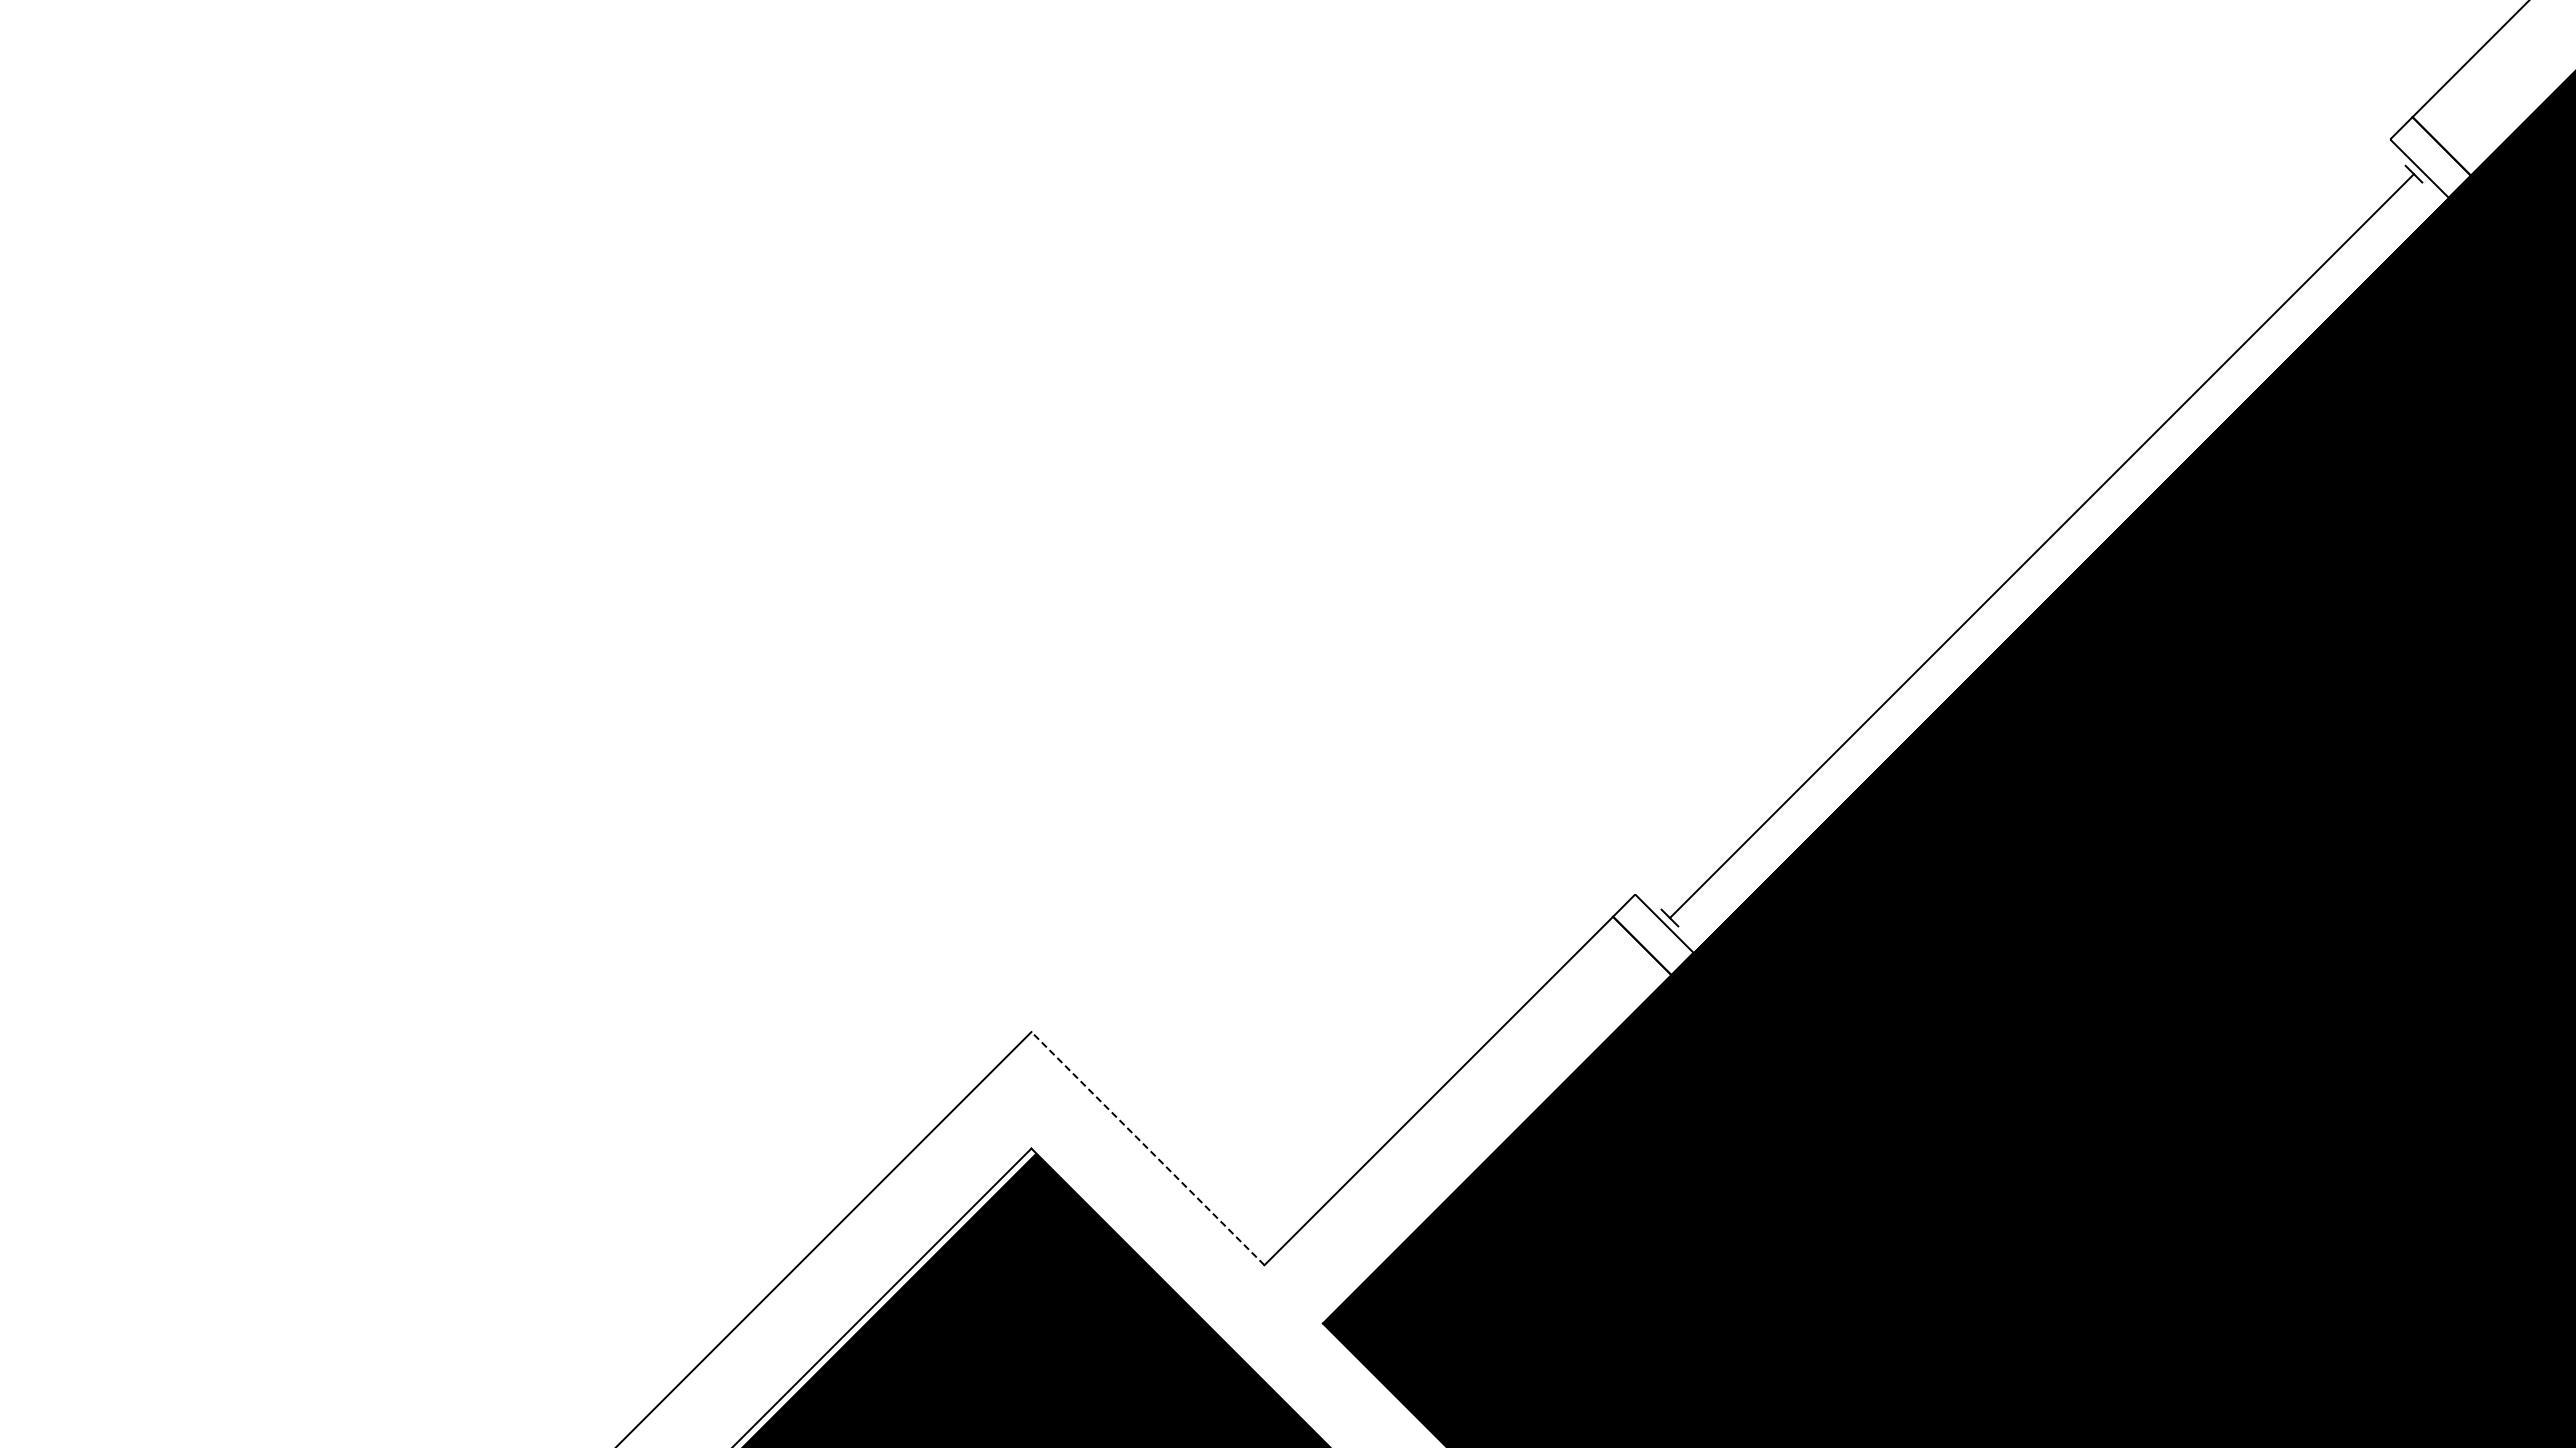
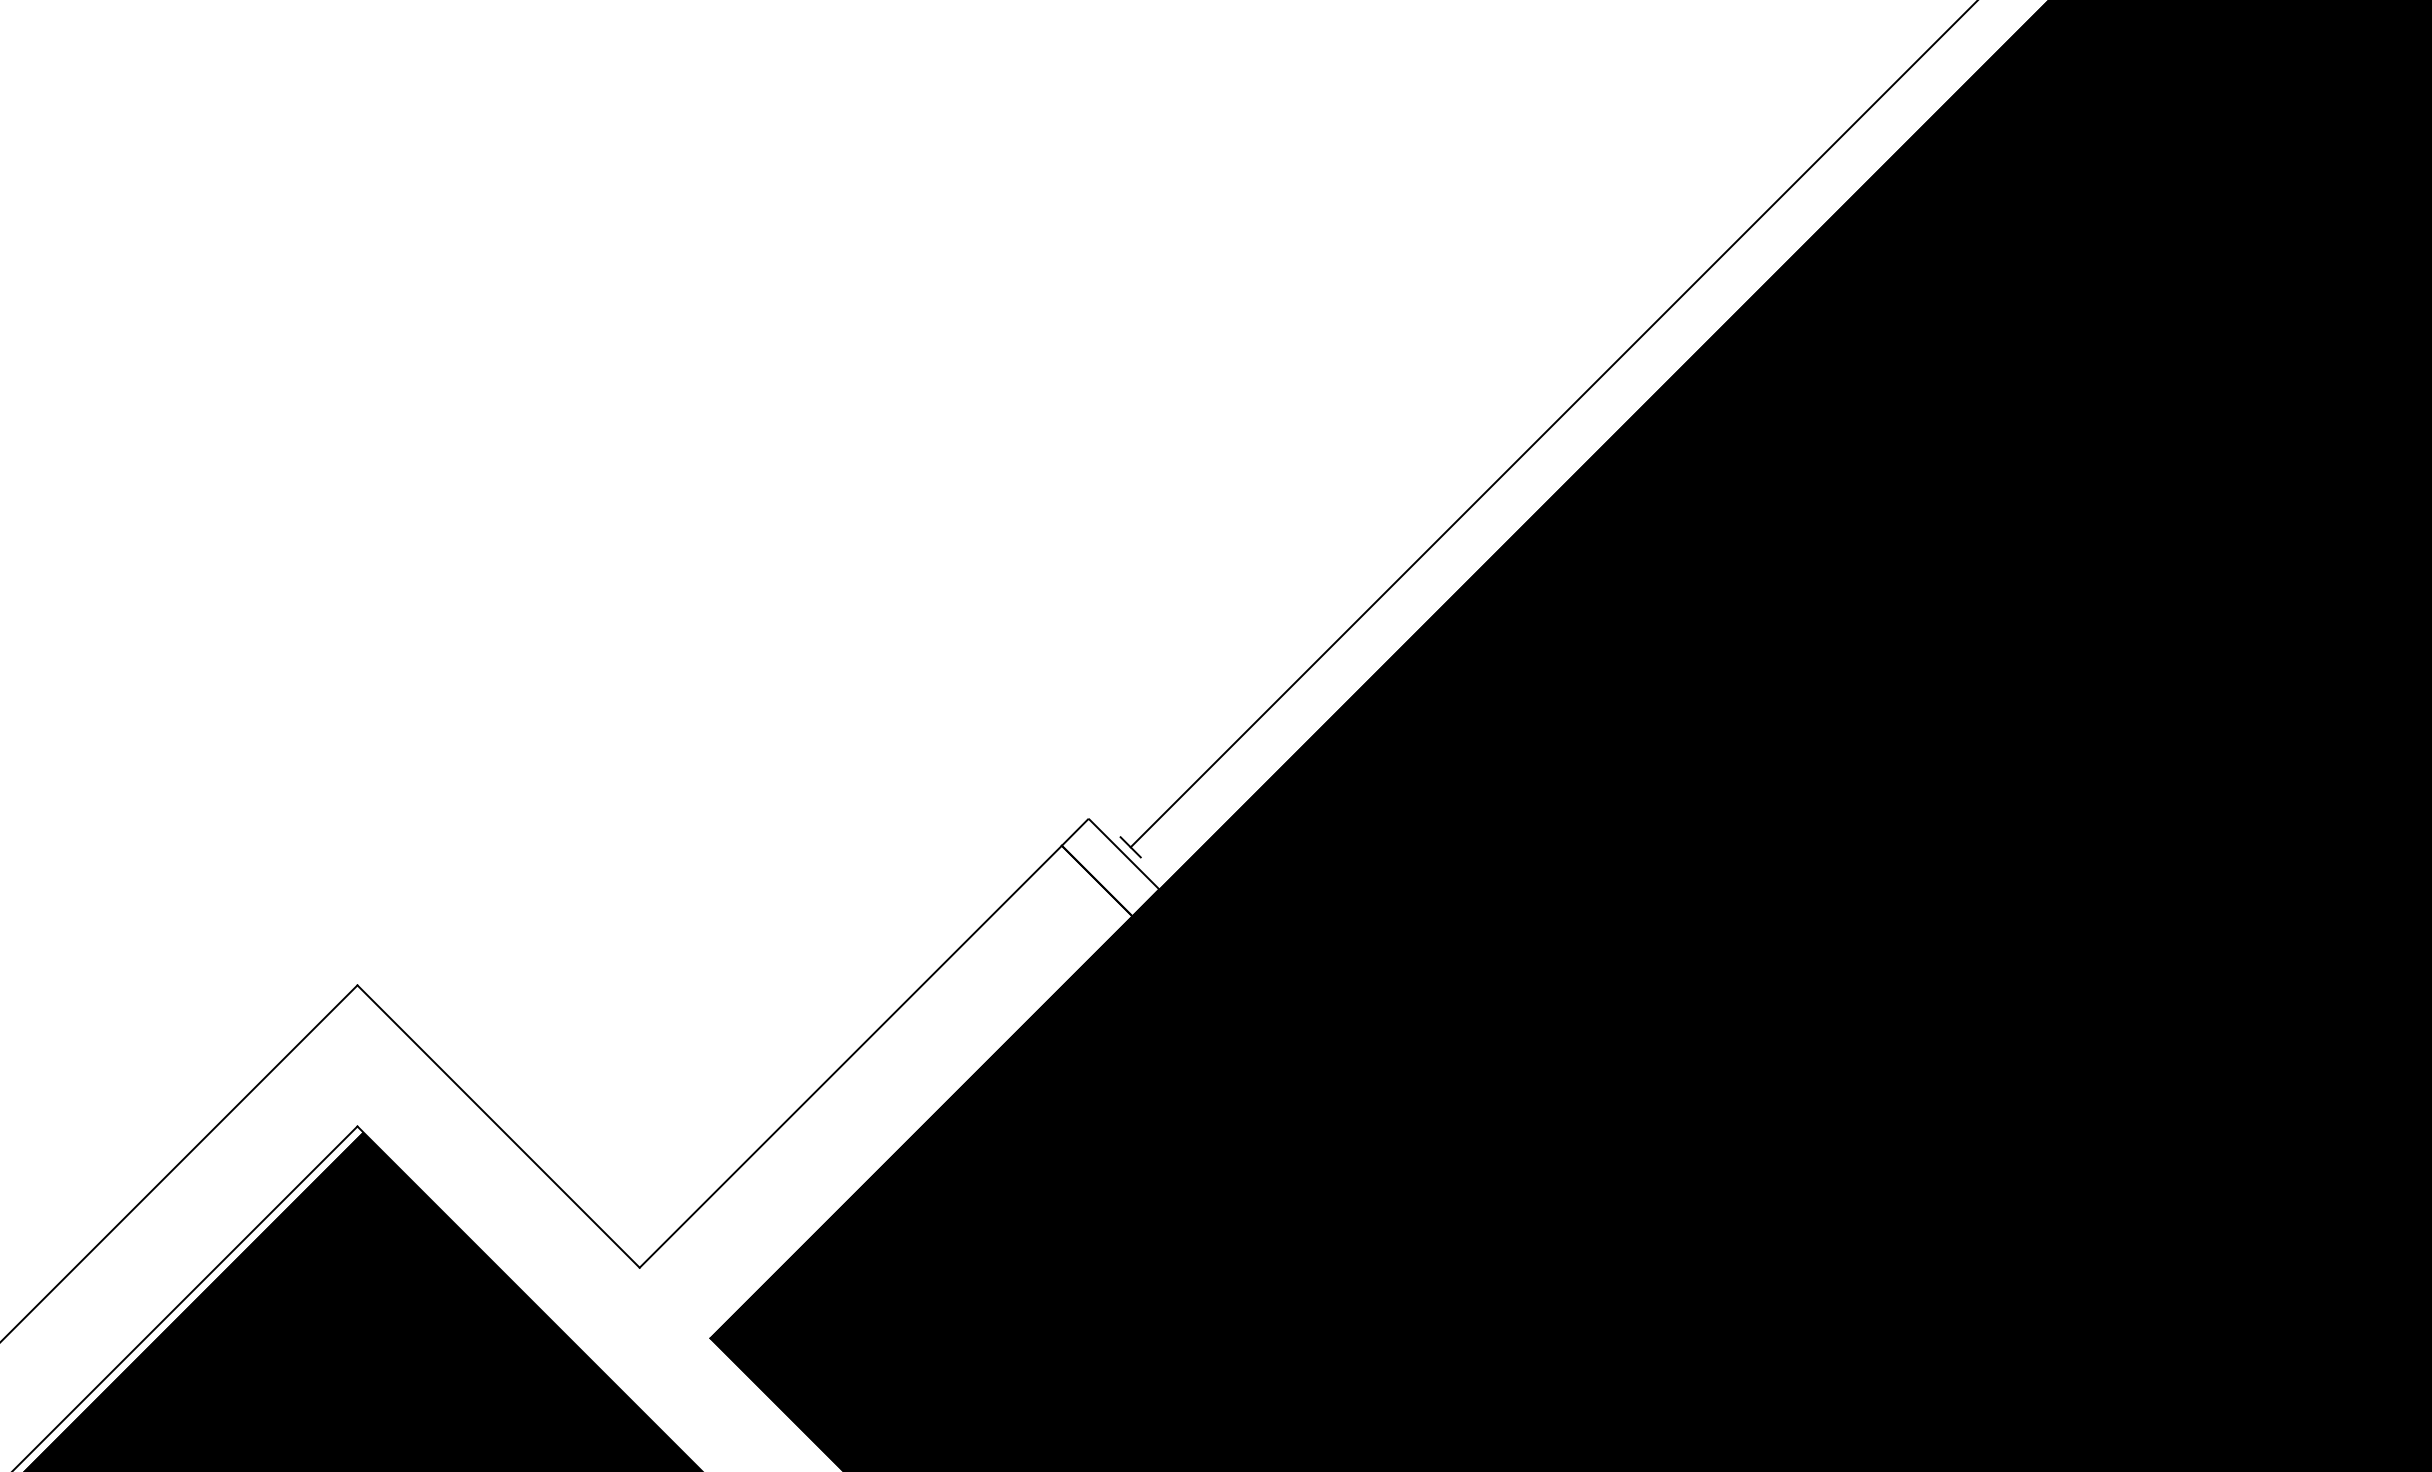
line: (1147, 1148) -> (498, 1126), dashed -> solid

